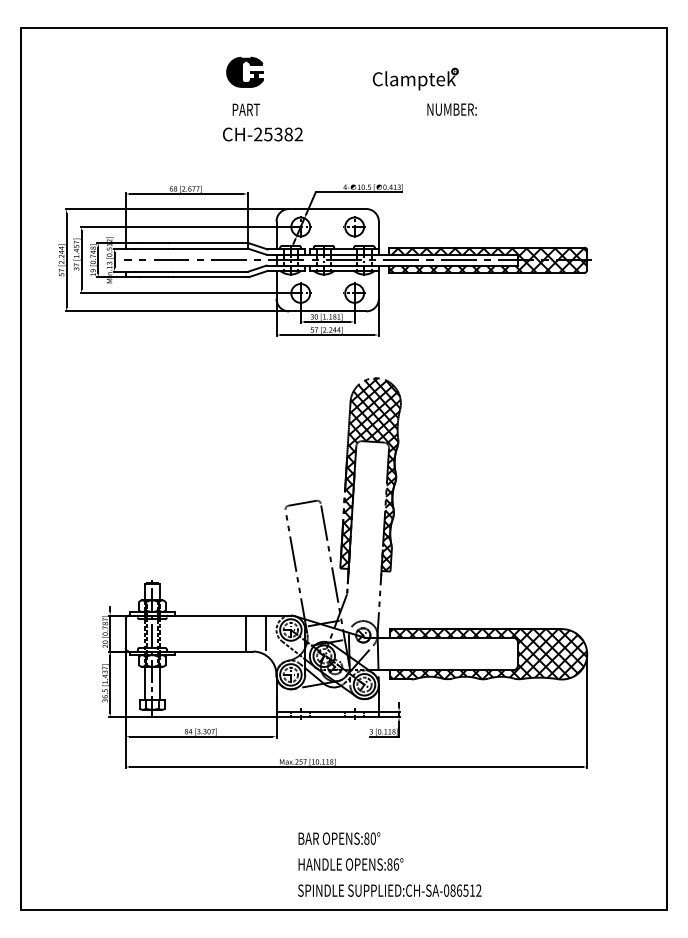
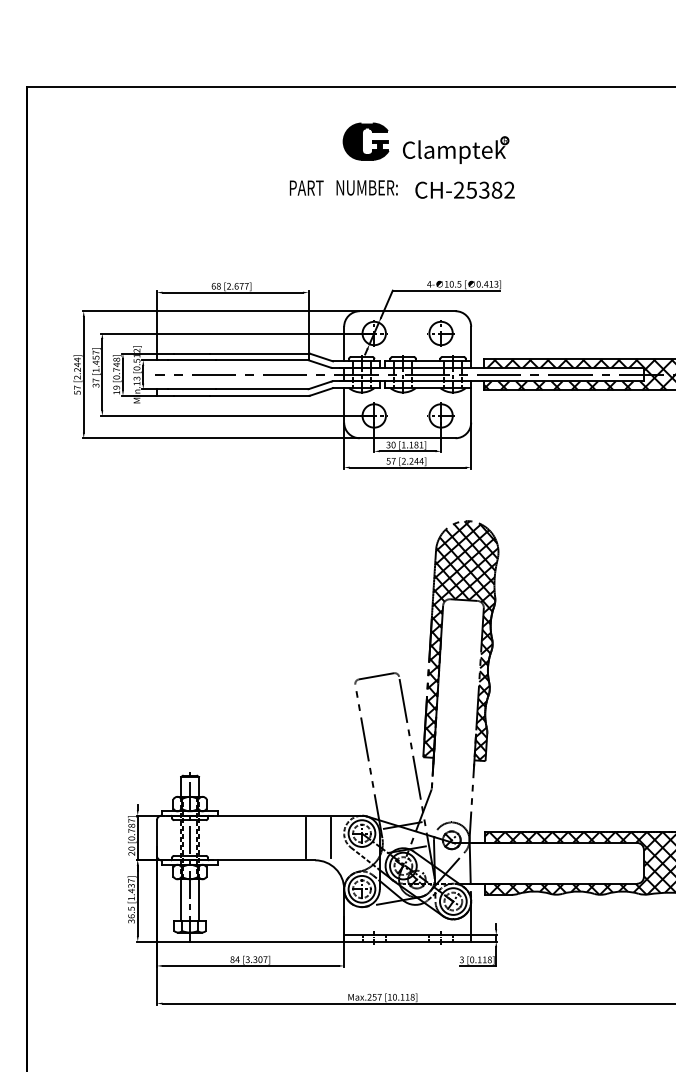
part: (244, 71) -> (365, 140), moved
part: (415, 78) -> (455, 149), moved
text: (451, 109) -> (366, 187), moved
text: (262, 134) -> (464, 190), moved

